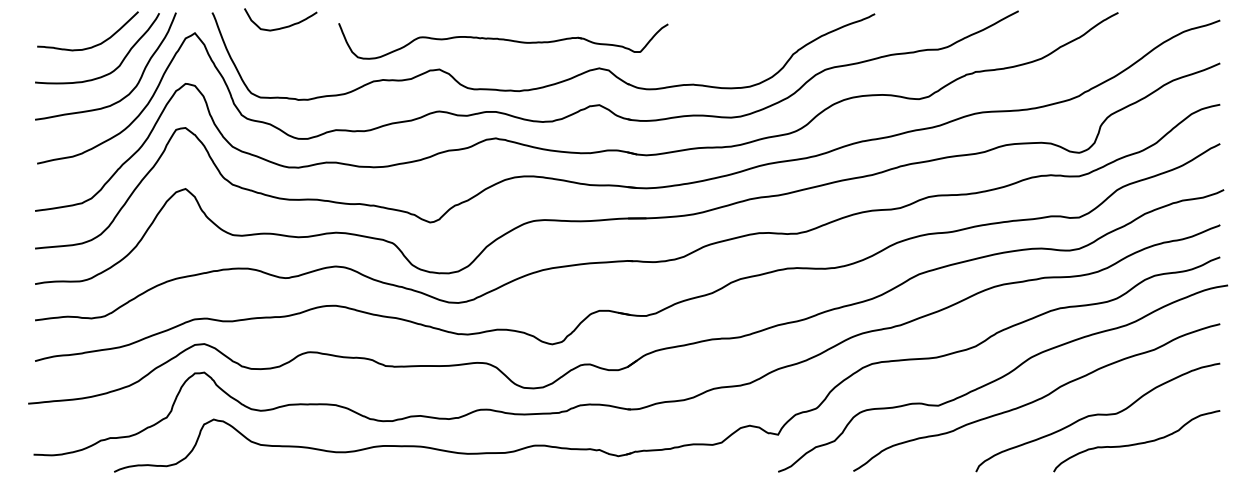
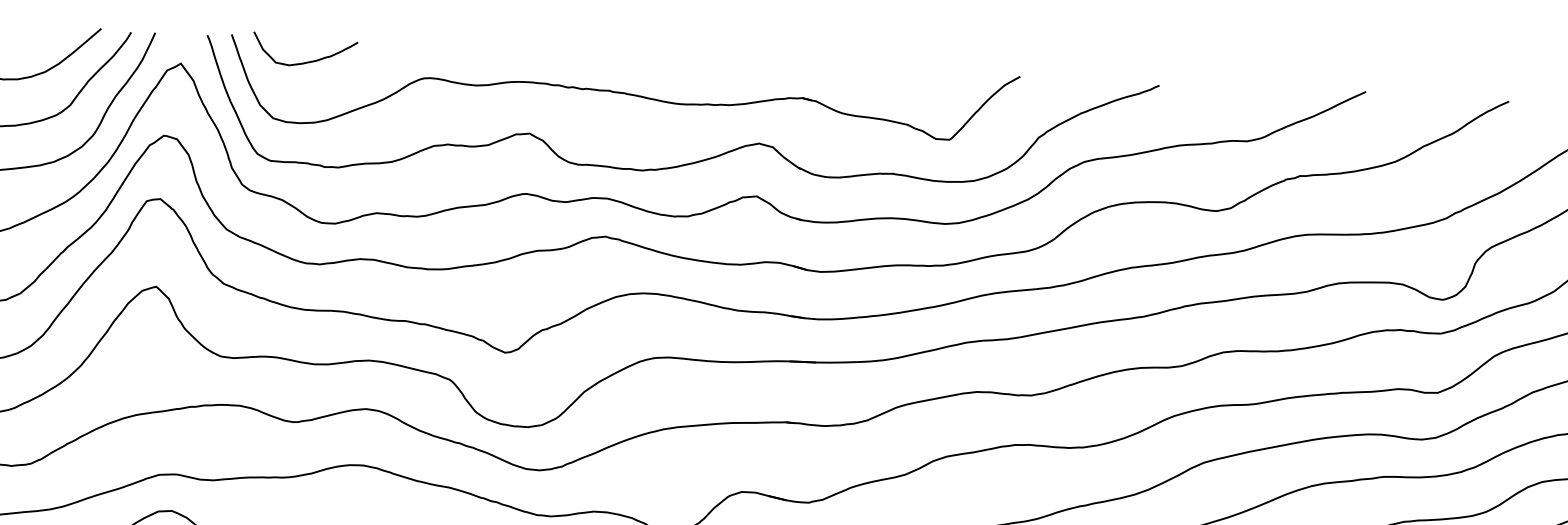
part: (503, 41) -> (623, 98), size x1.67

